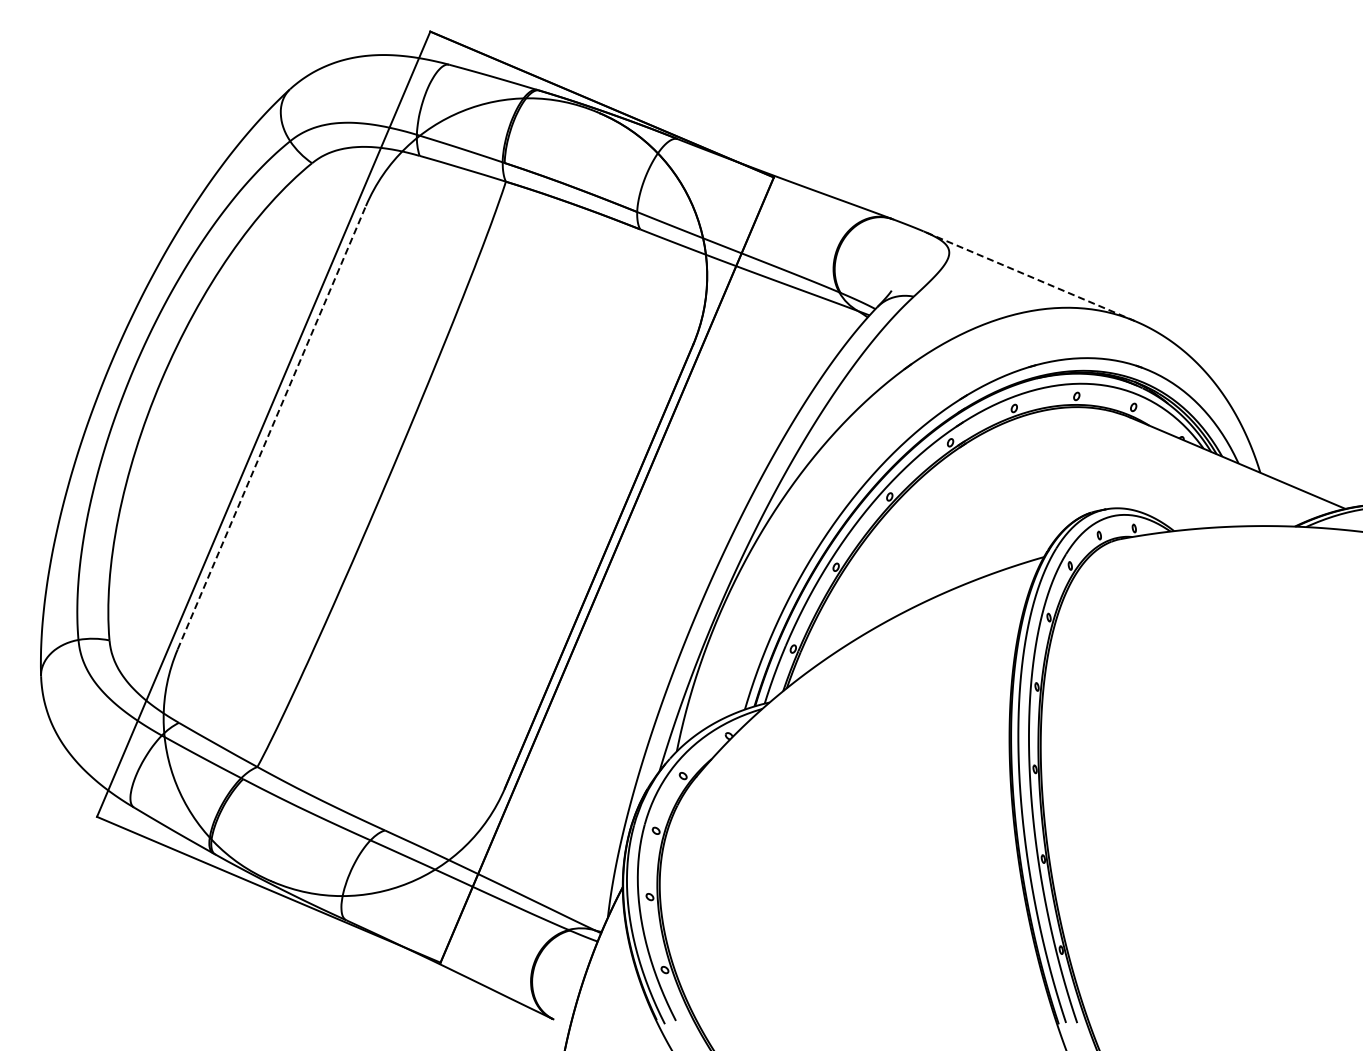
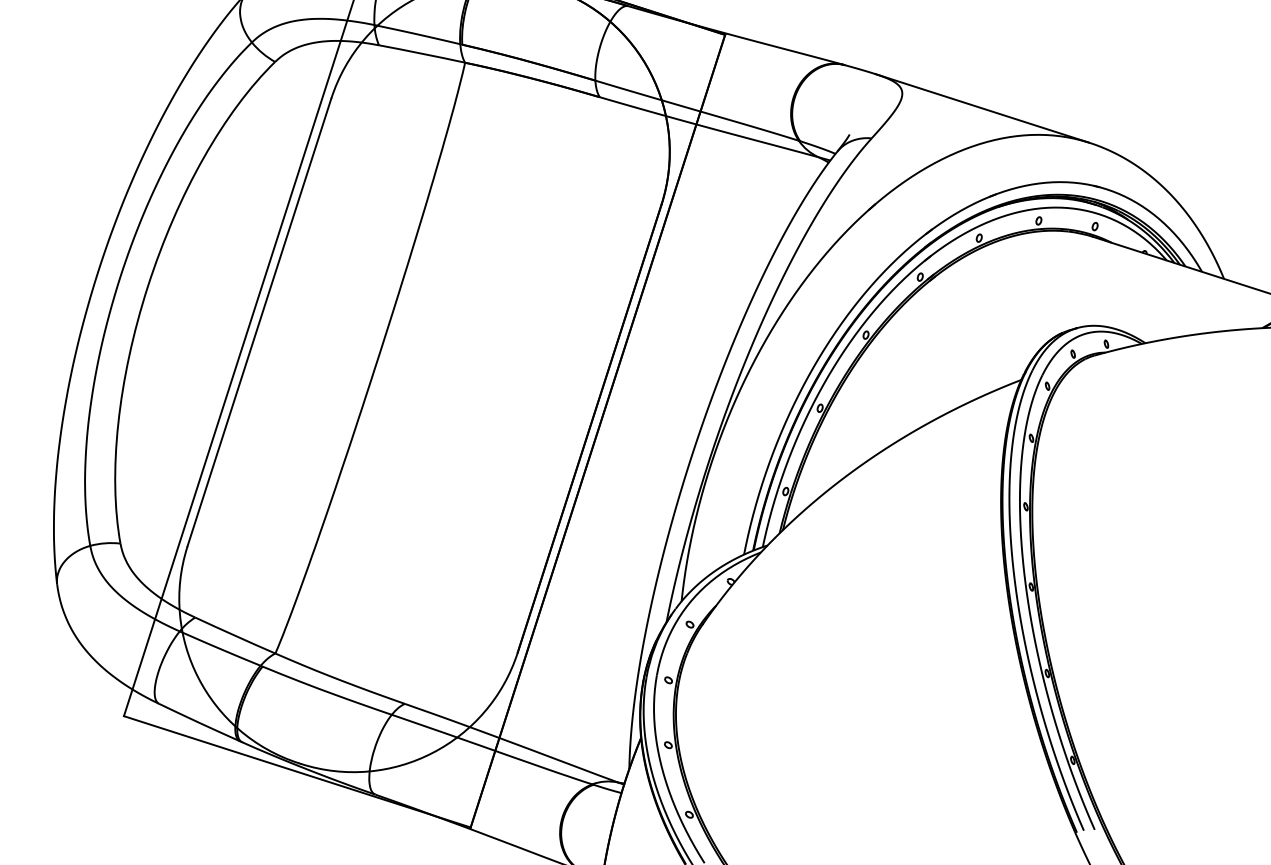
line: (1029, 276) -> (982, 108), dashed -> solid
line: (271, 427) -> (259, 322), dashed -> solid

